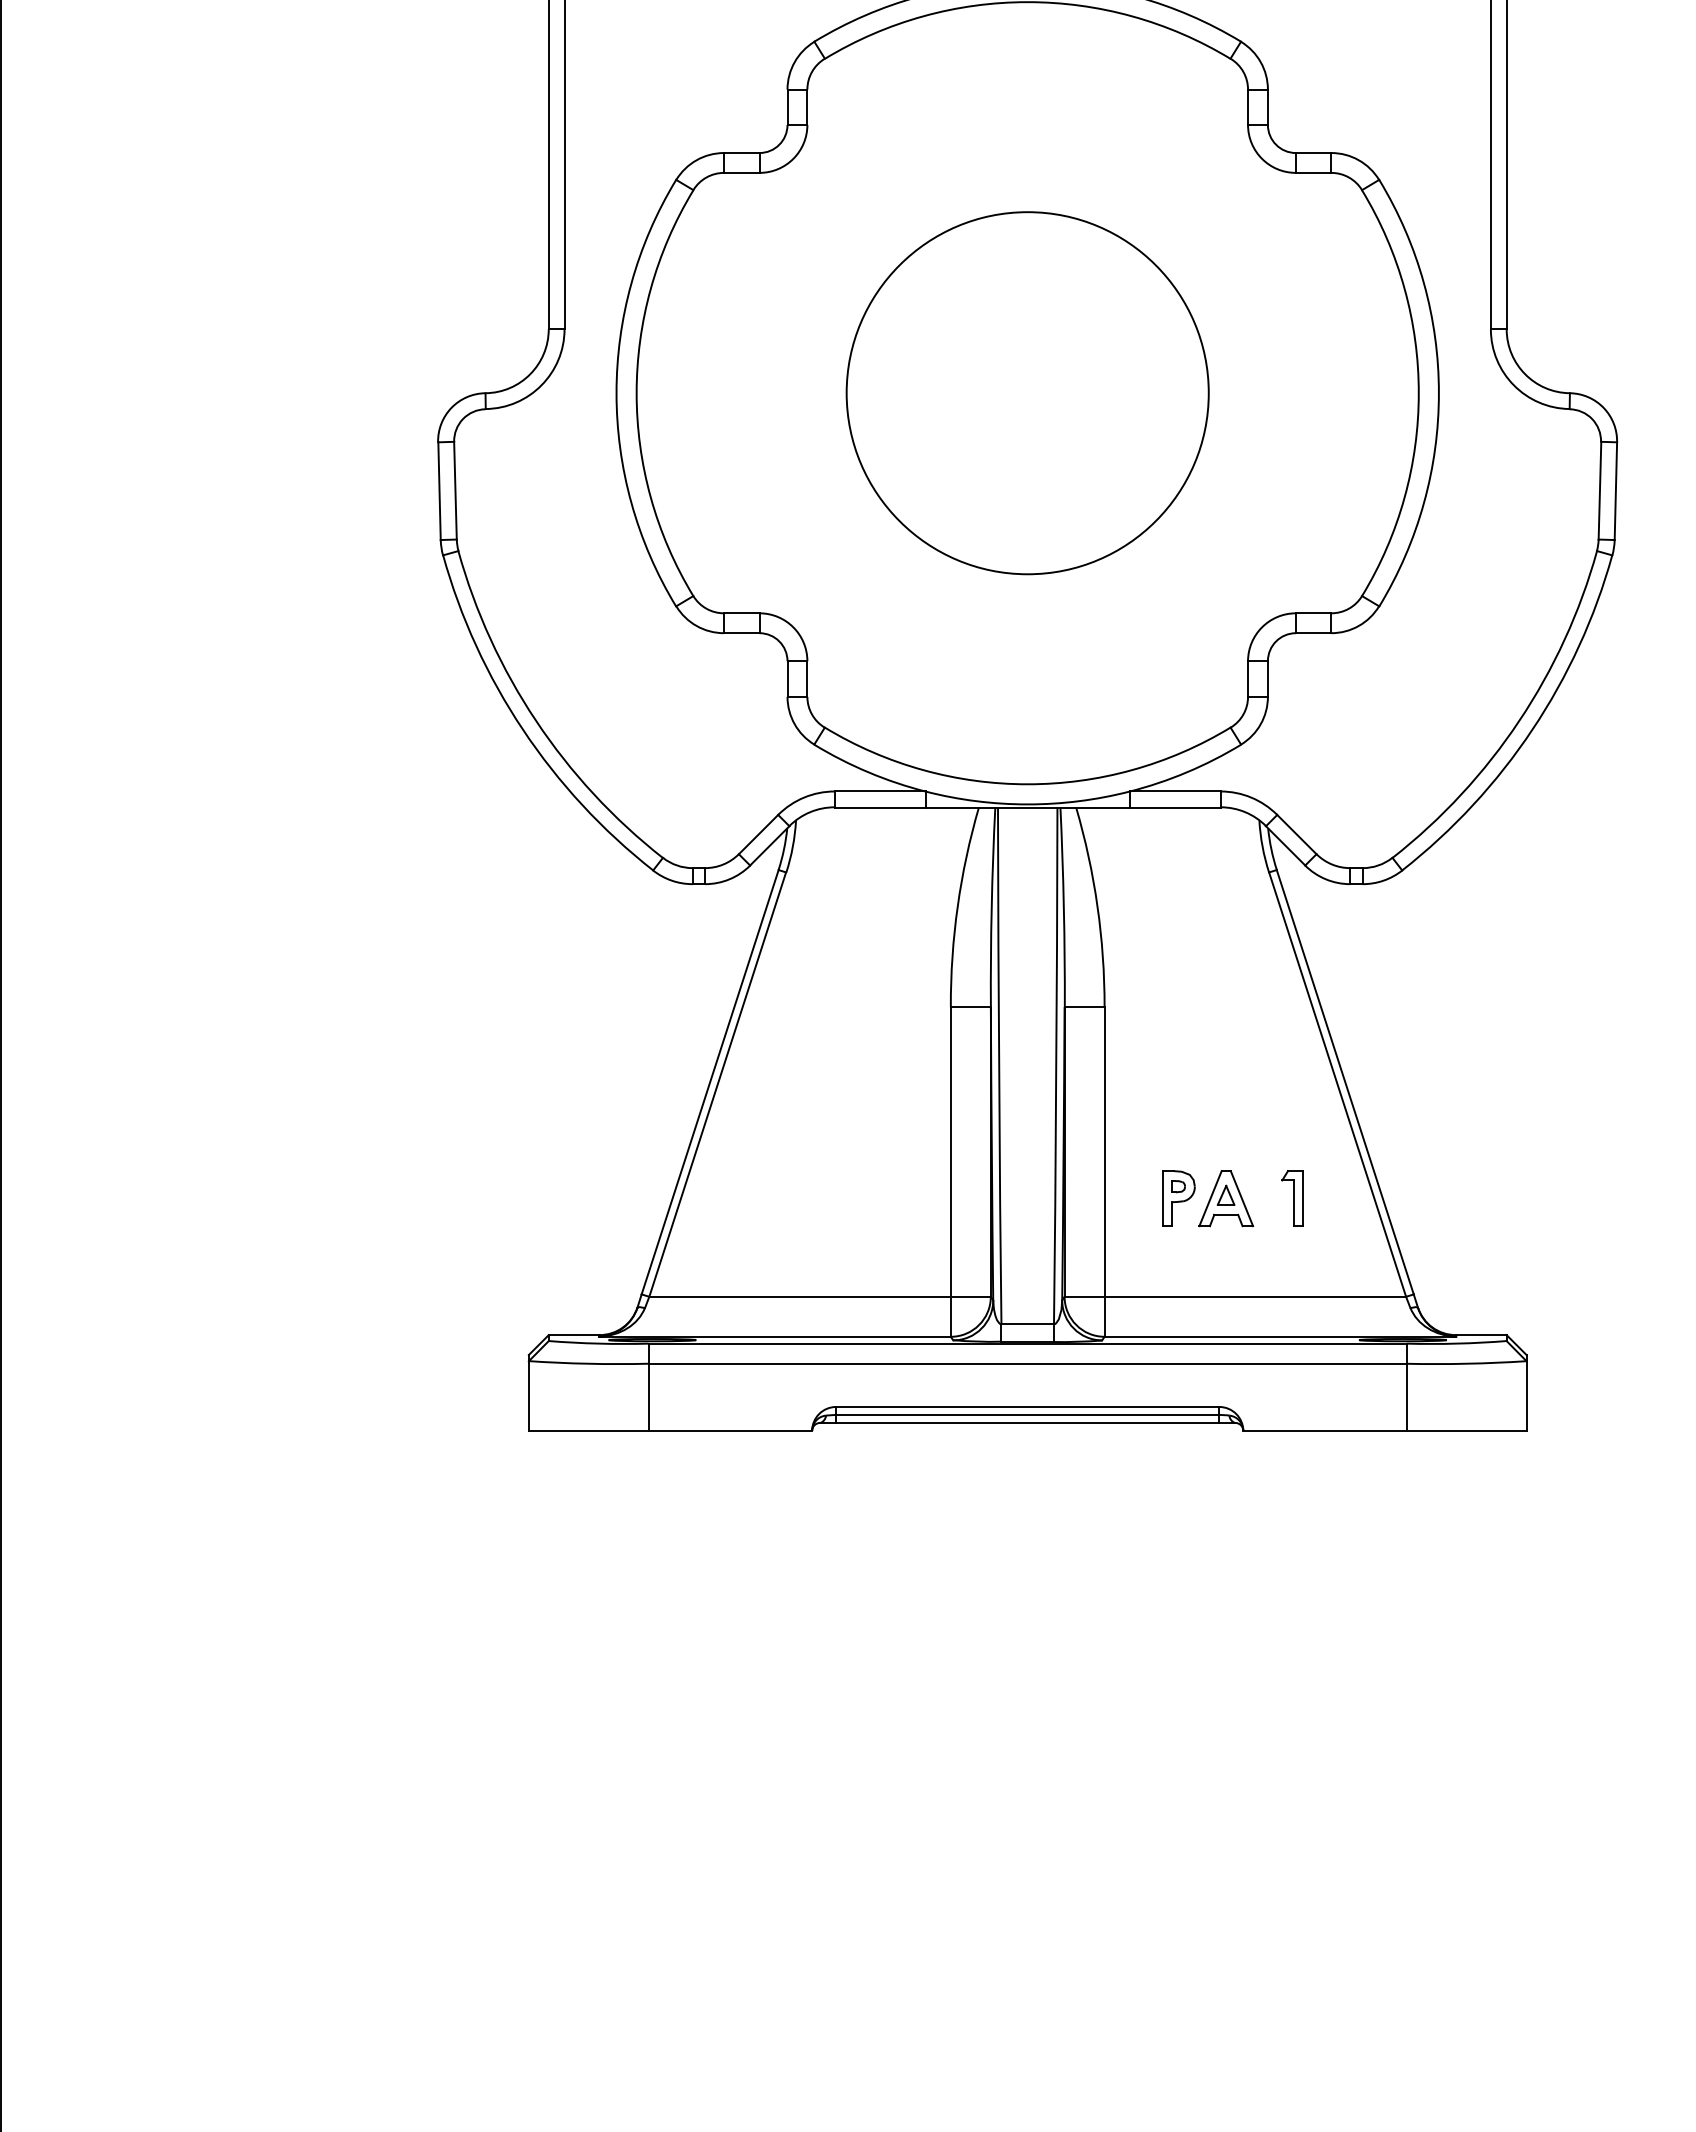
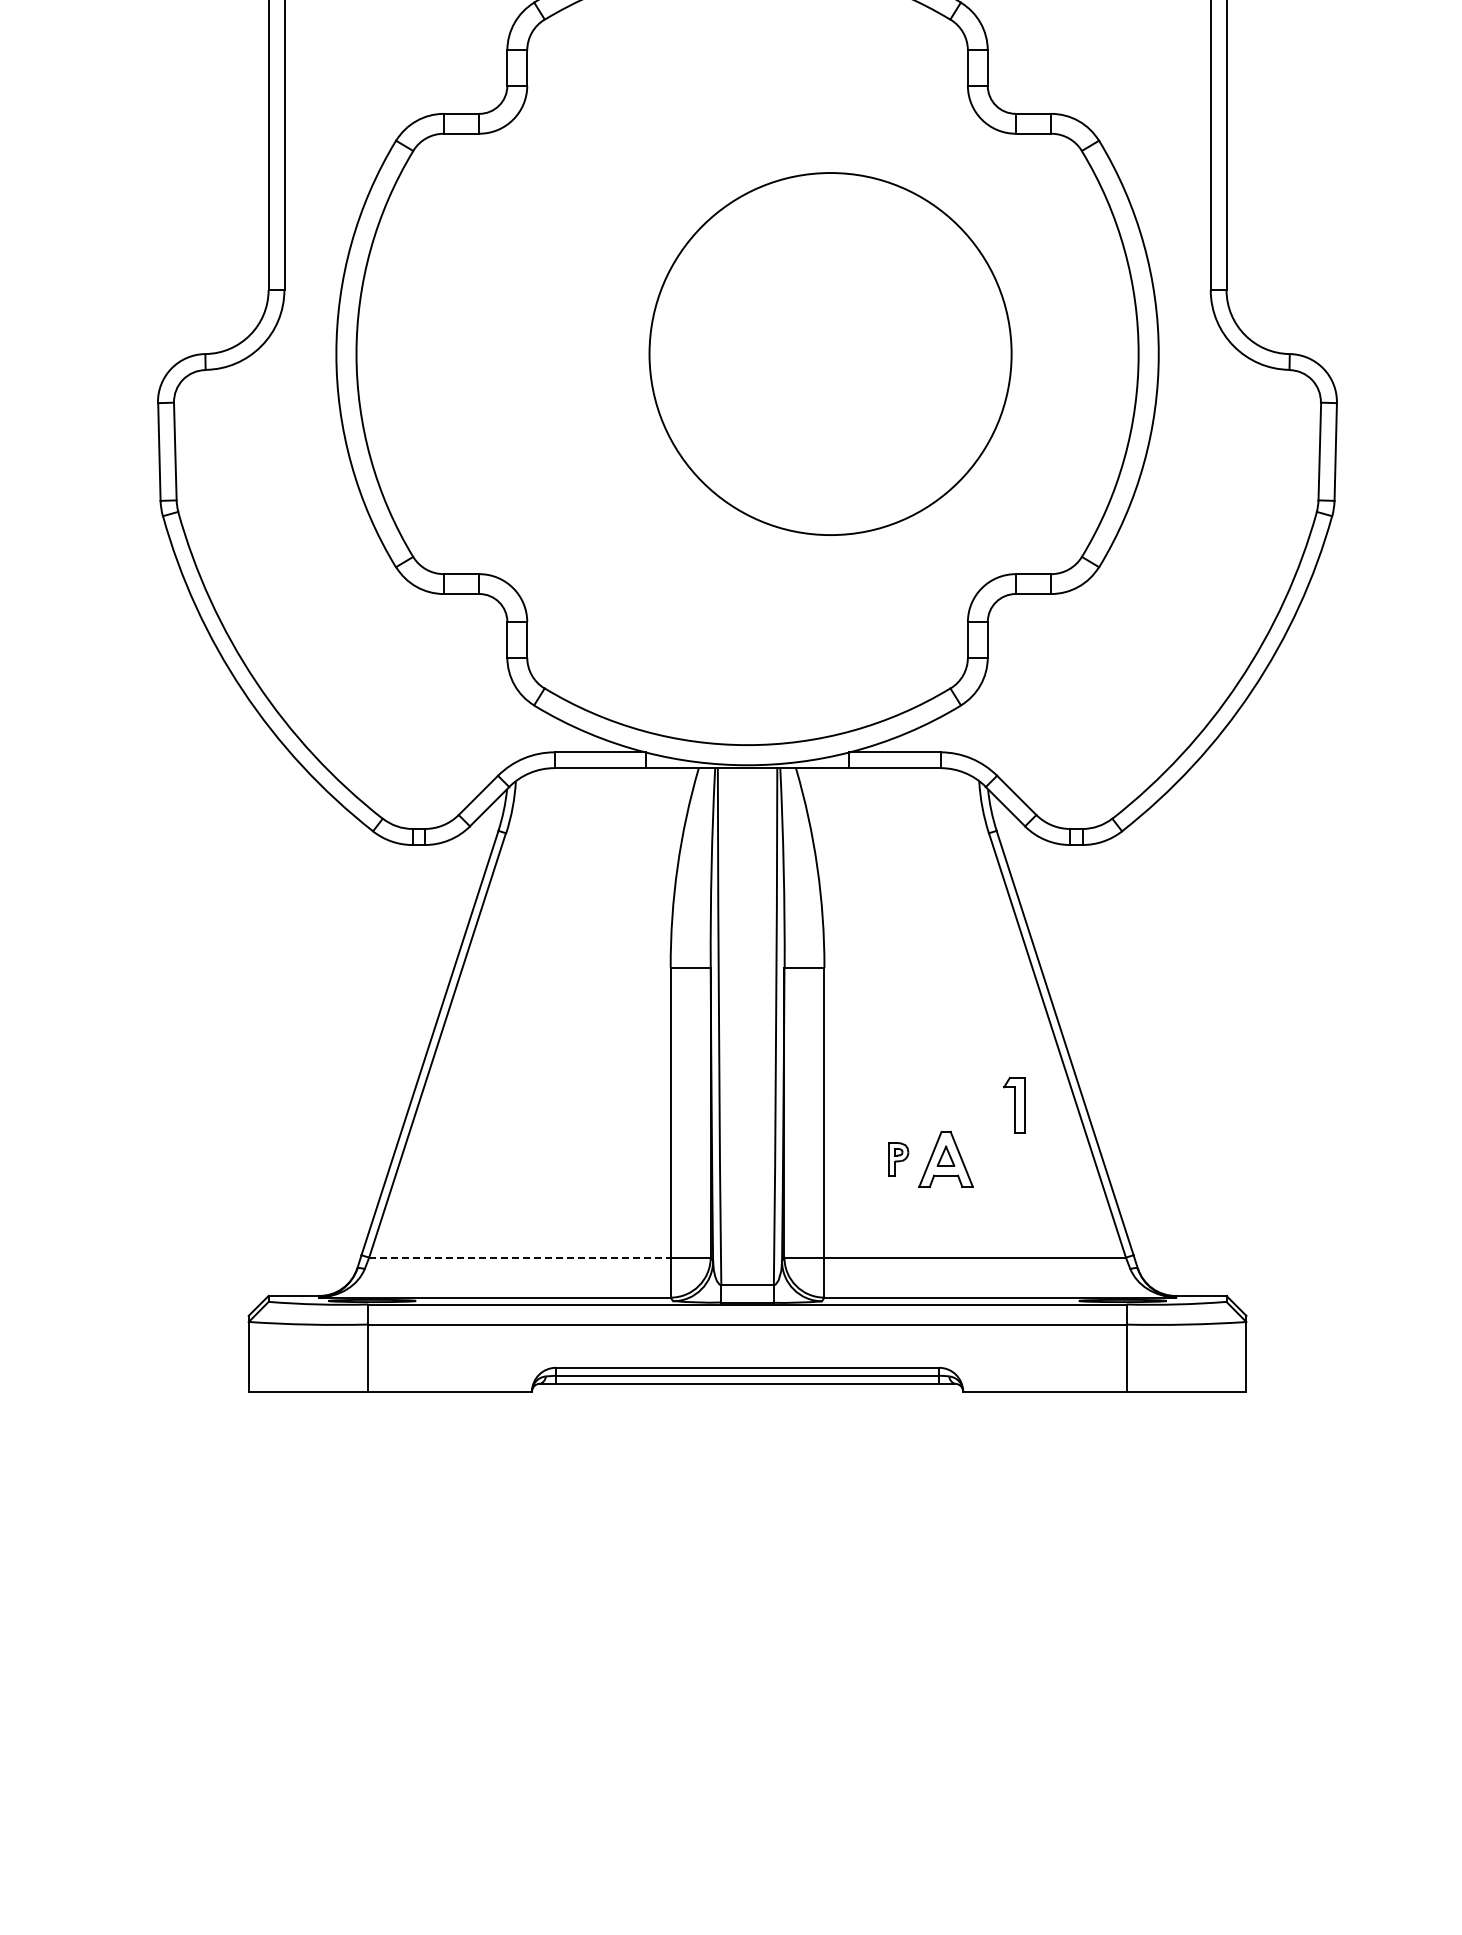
circle: (1027, 393) -> (830, 354), moved
part: (1178, 1198) -> (898, 1159), size x0.6
part: (1292, 1198) -> (1014, 1105), moved
line: (800, 1296) -> (520, 1257), solid -> dashed

